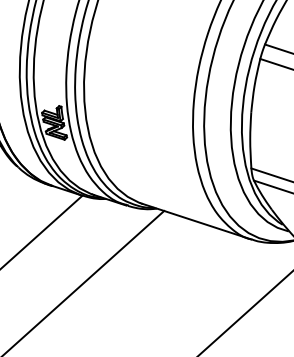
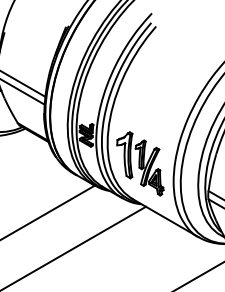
part: (142, 149) -> (140, 163), added

